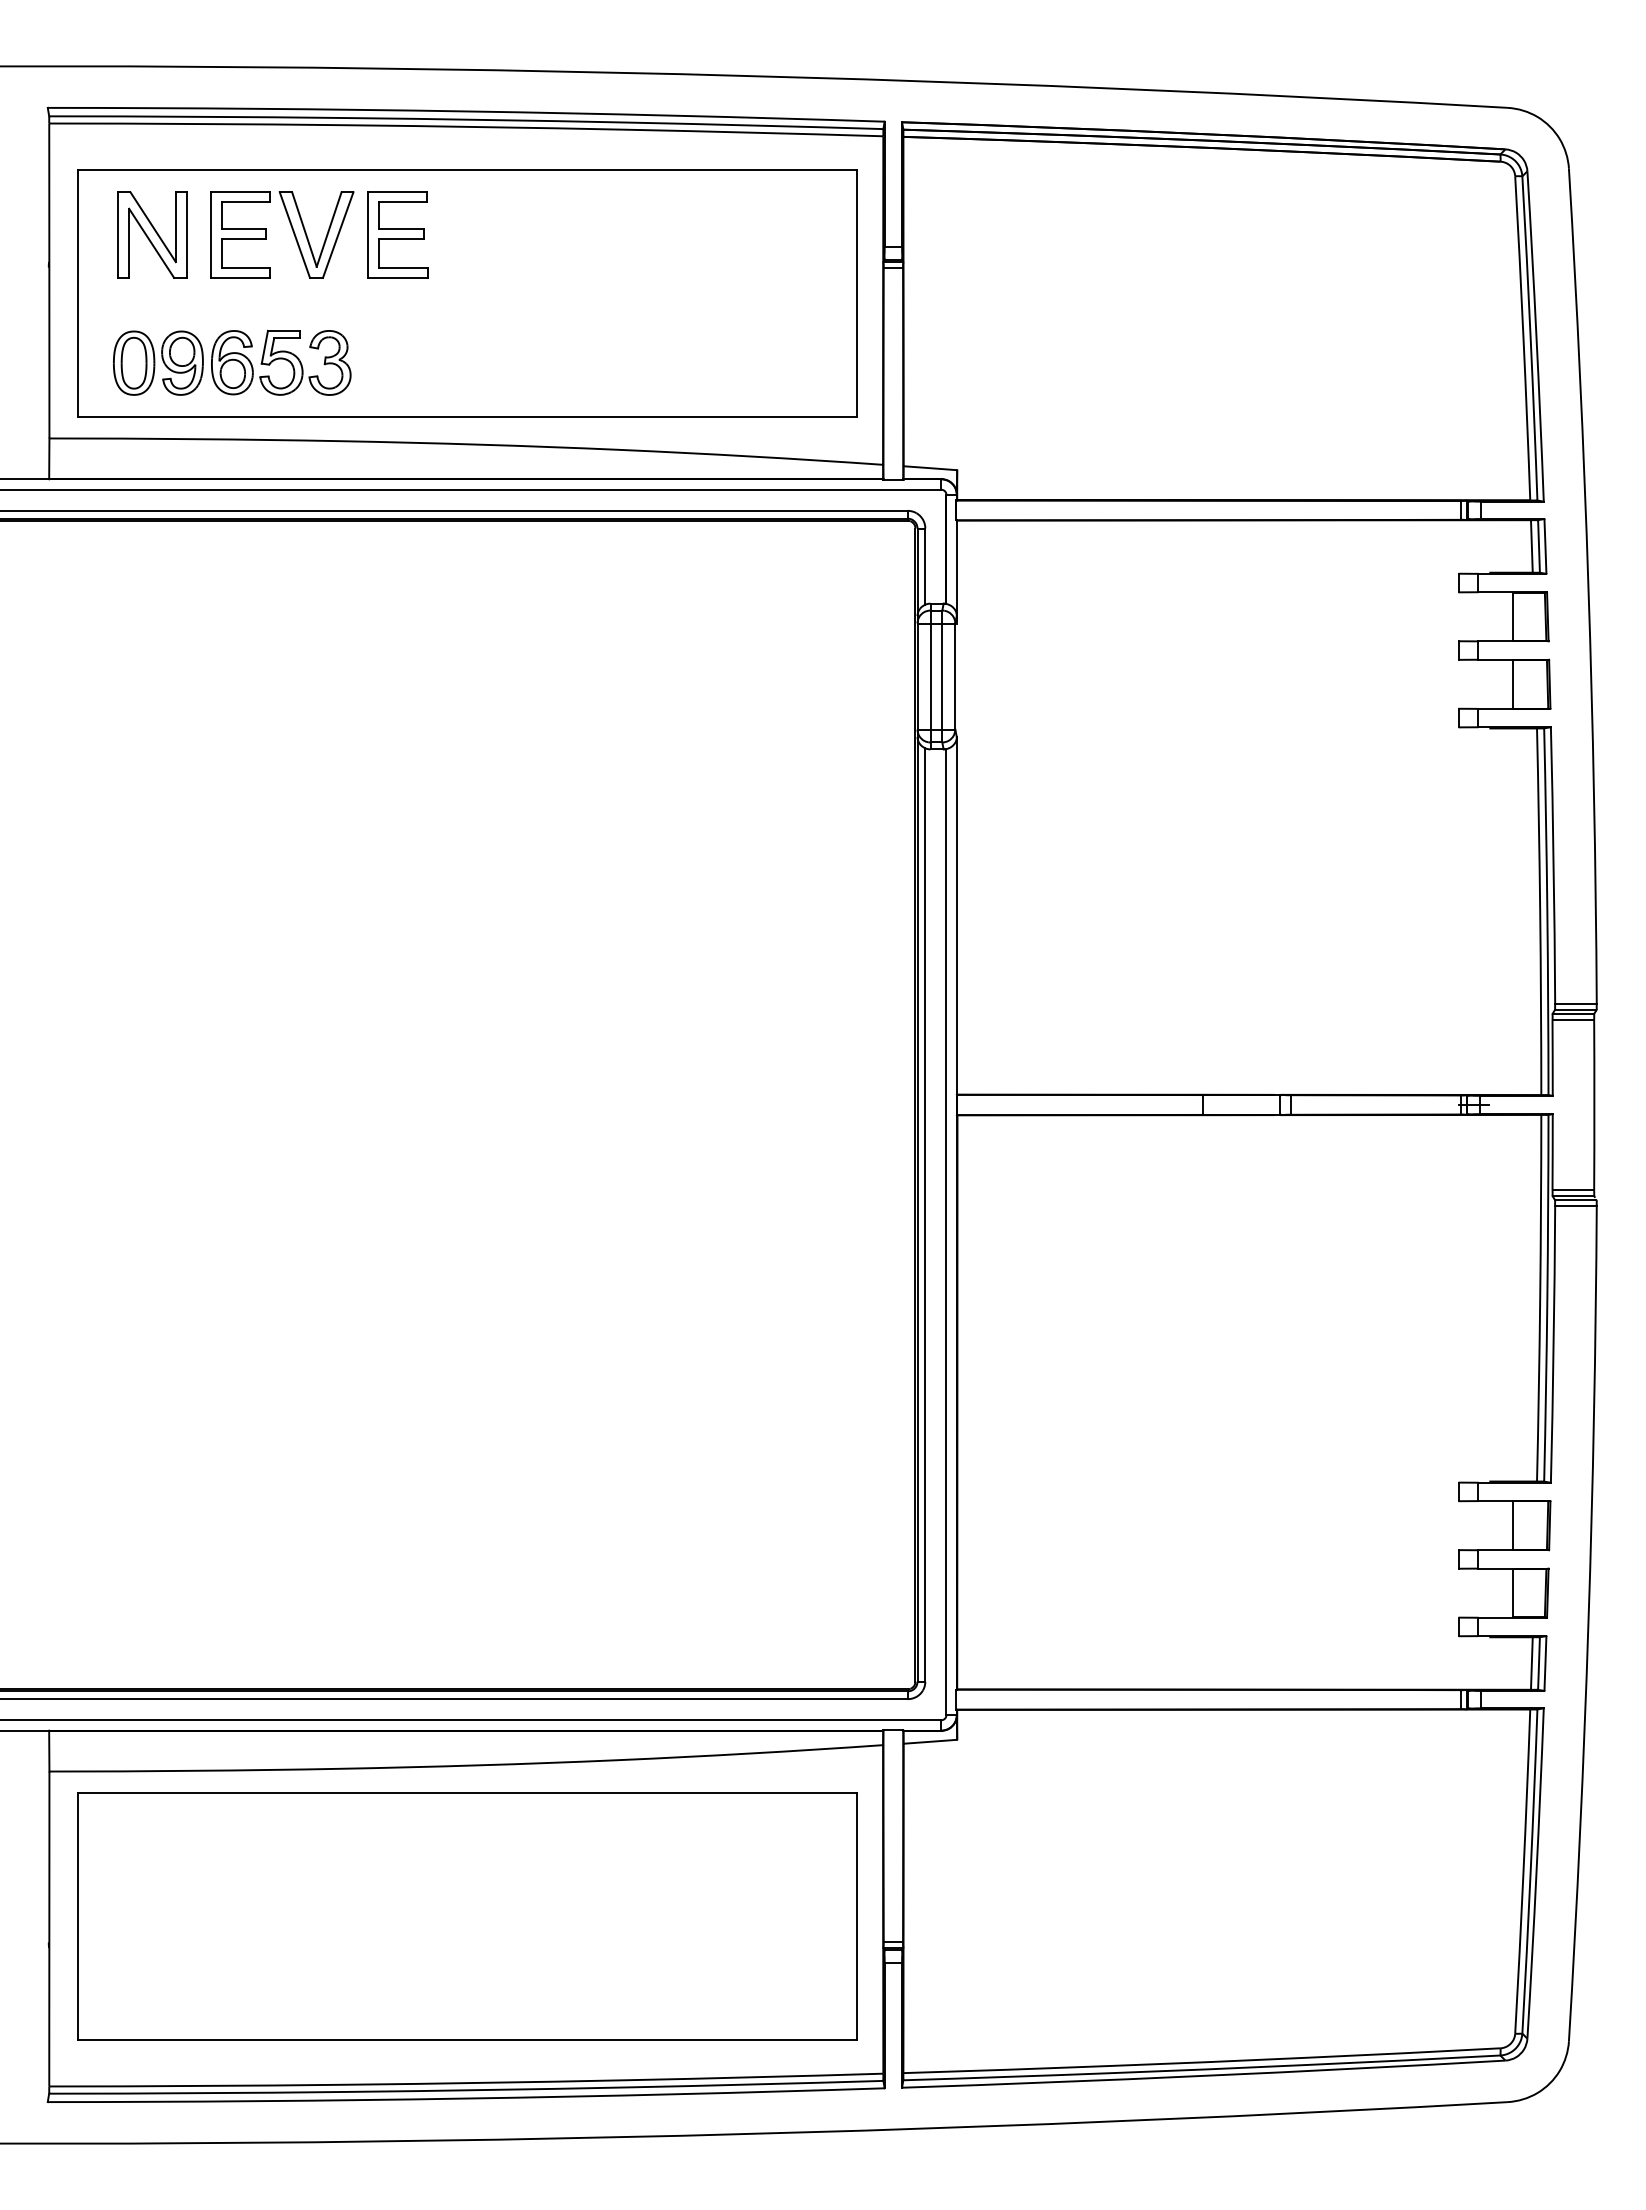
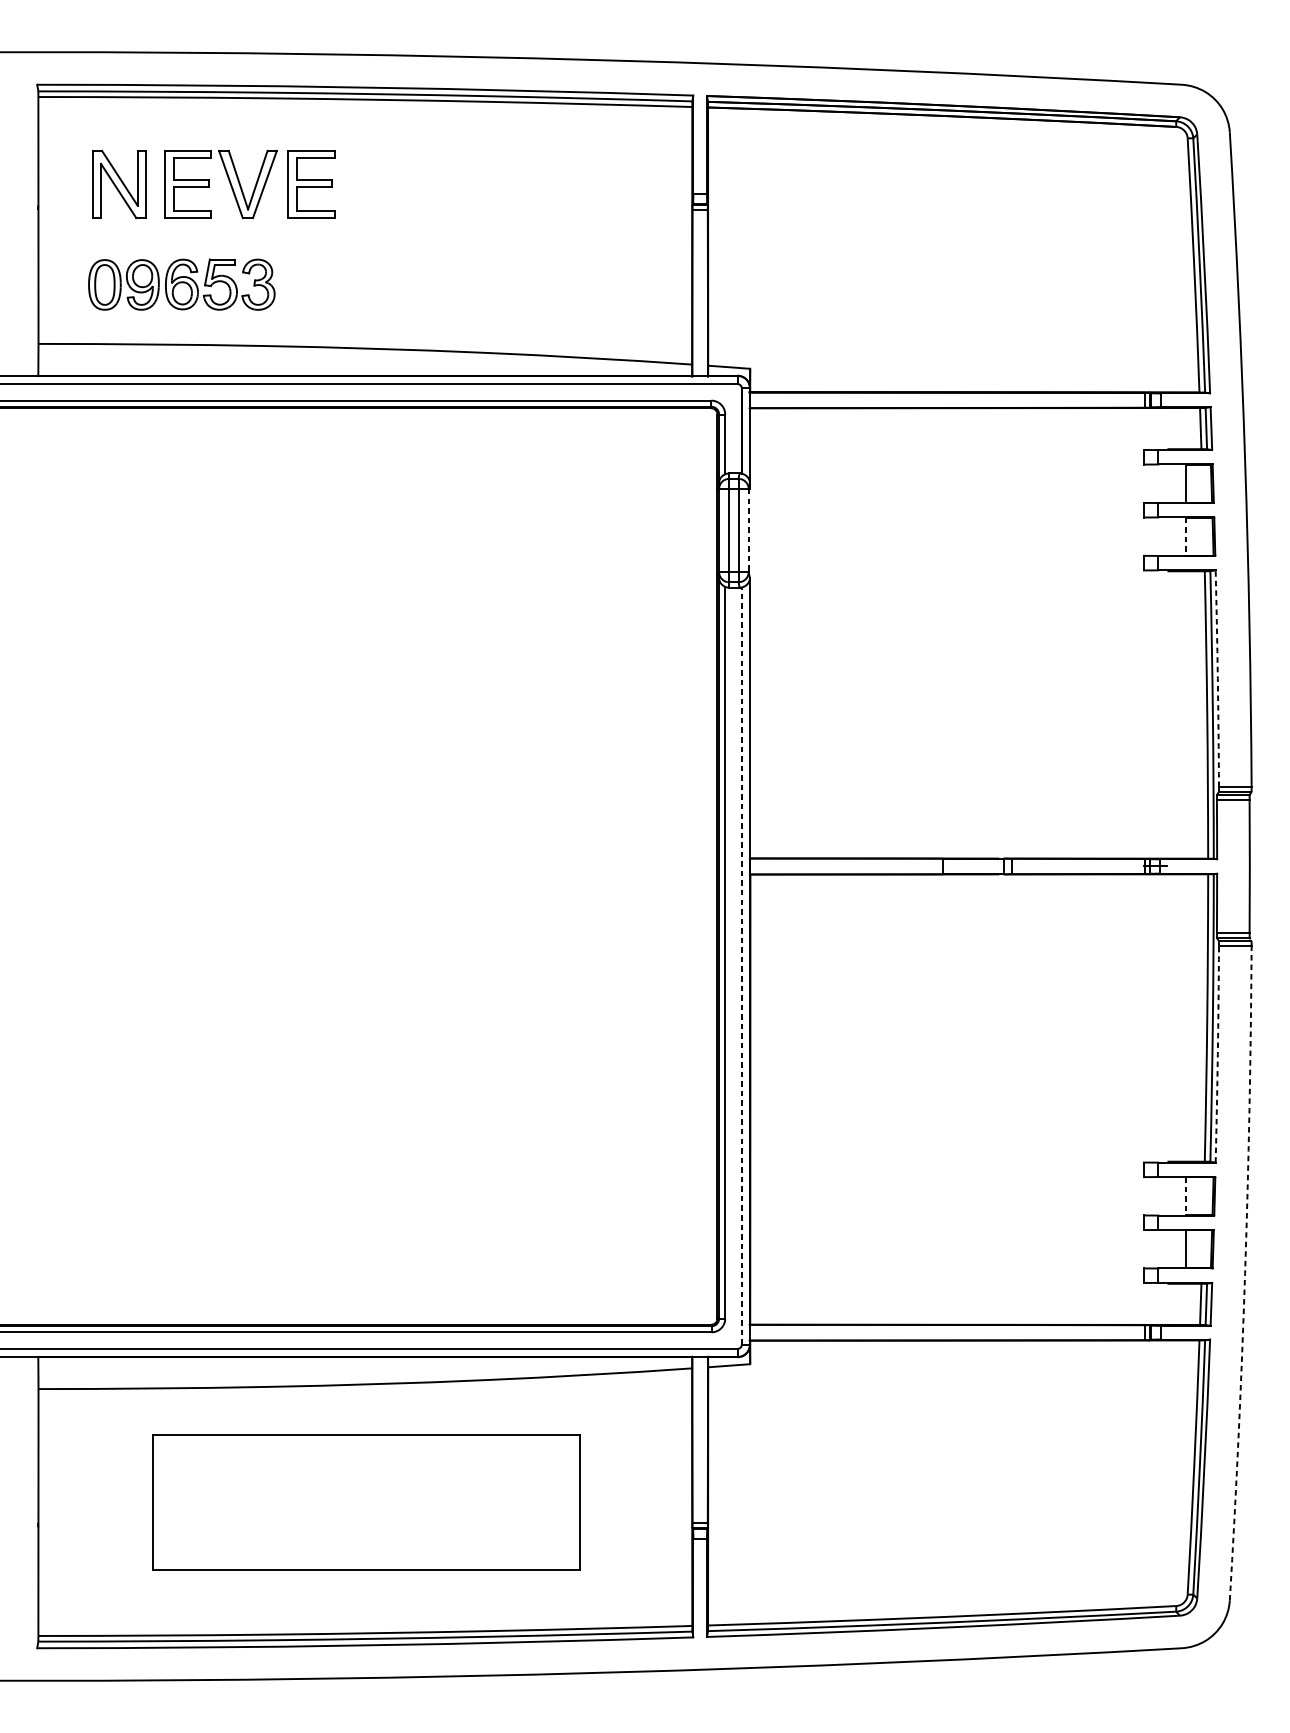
part: (467, 293) -> (366, 230), removed
line: (955, 677) -> (748, 531), solid -> dashed
line: (1512, 684) -> (1185, 536), solid -> dashed
arc: (1553, 865) -> (1217, 678), solid -> dashed
line: (946, 1232) -> (741, 966), solid -> dashed
arc: (1553, 1344) -> (1217, 1054), solid -> dashed
line: (1512, 1526) -> (1185, 1196), solid -> dashed
arc: (1588, 1624) -> (1245, 1273), solid -> dashed
part: (467, 1916) -> (366, 1502), size x0.7

